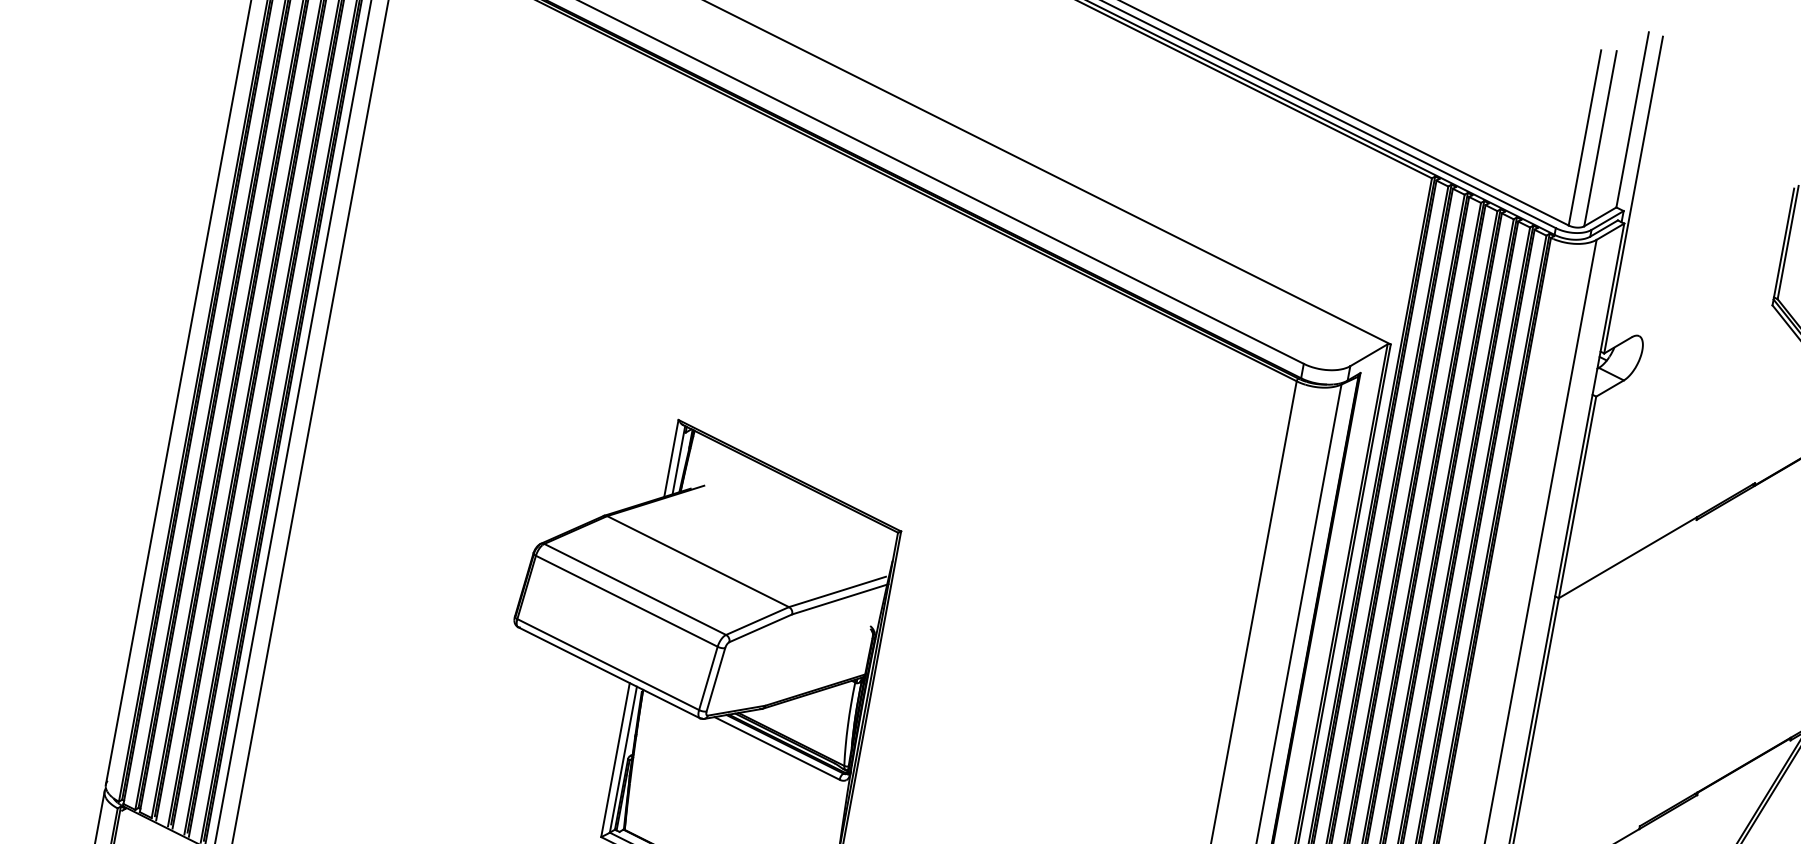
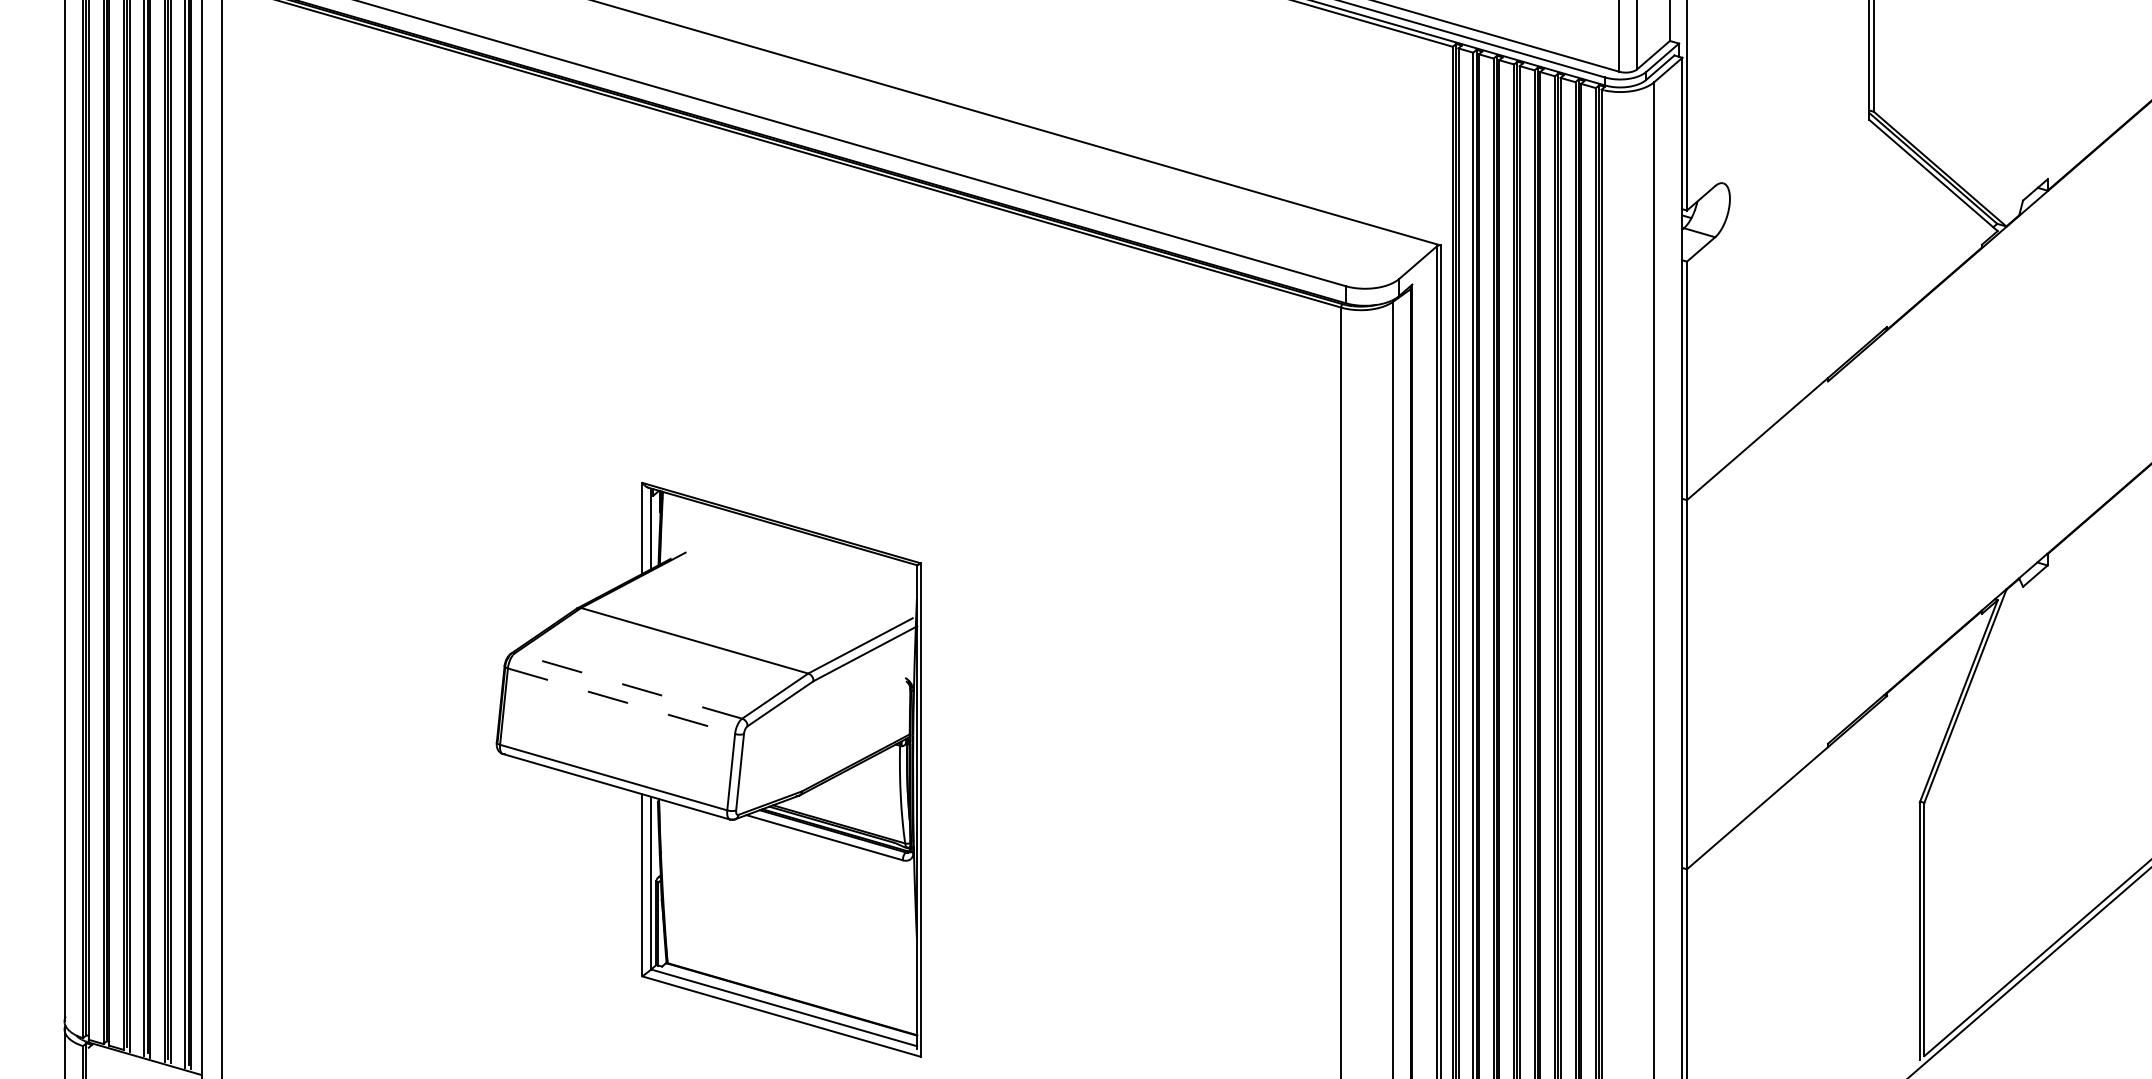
line: (635, 589) -> (628, 685), solid -> dashed
line: (627, 601) -> (622, 701), solid -> dashed

